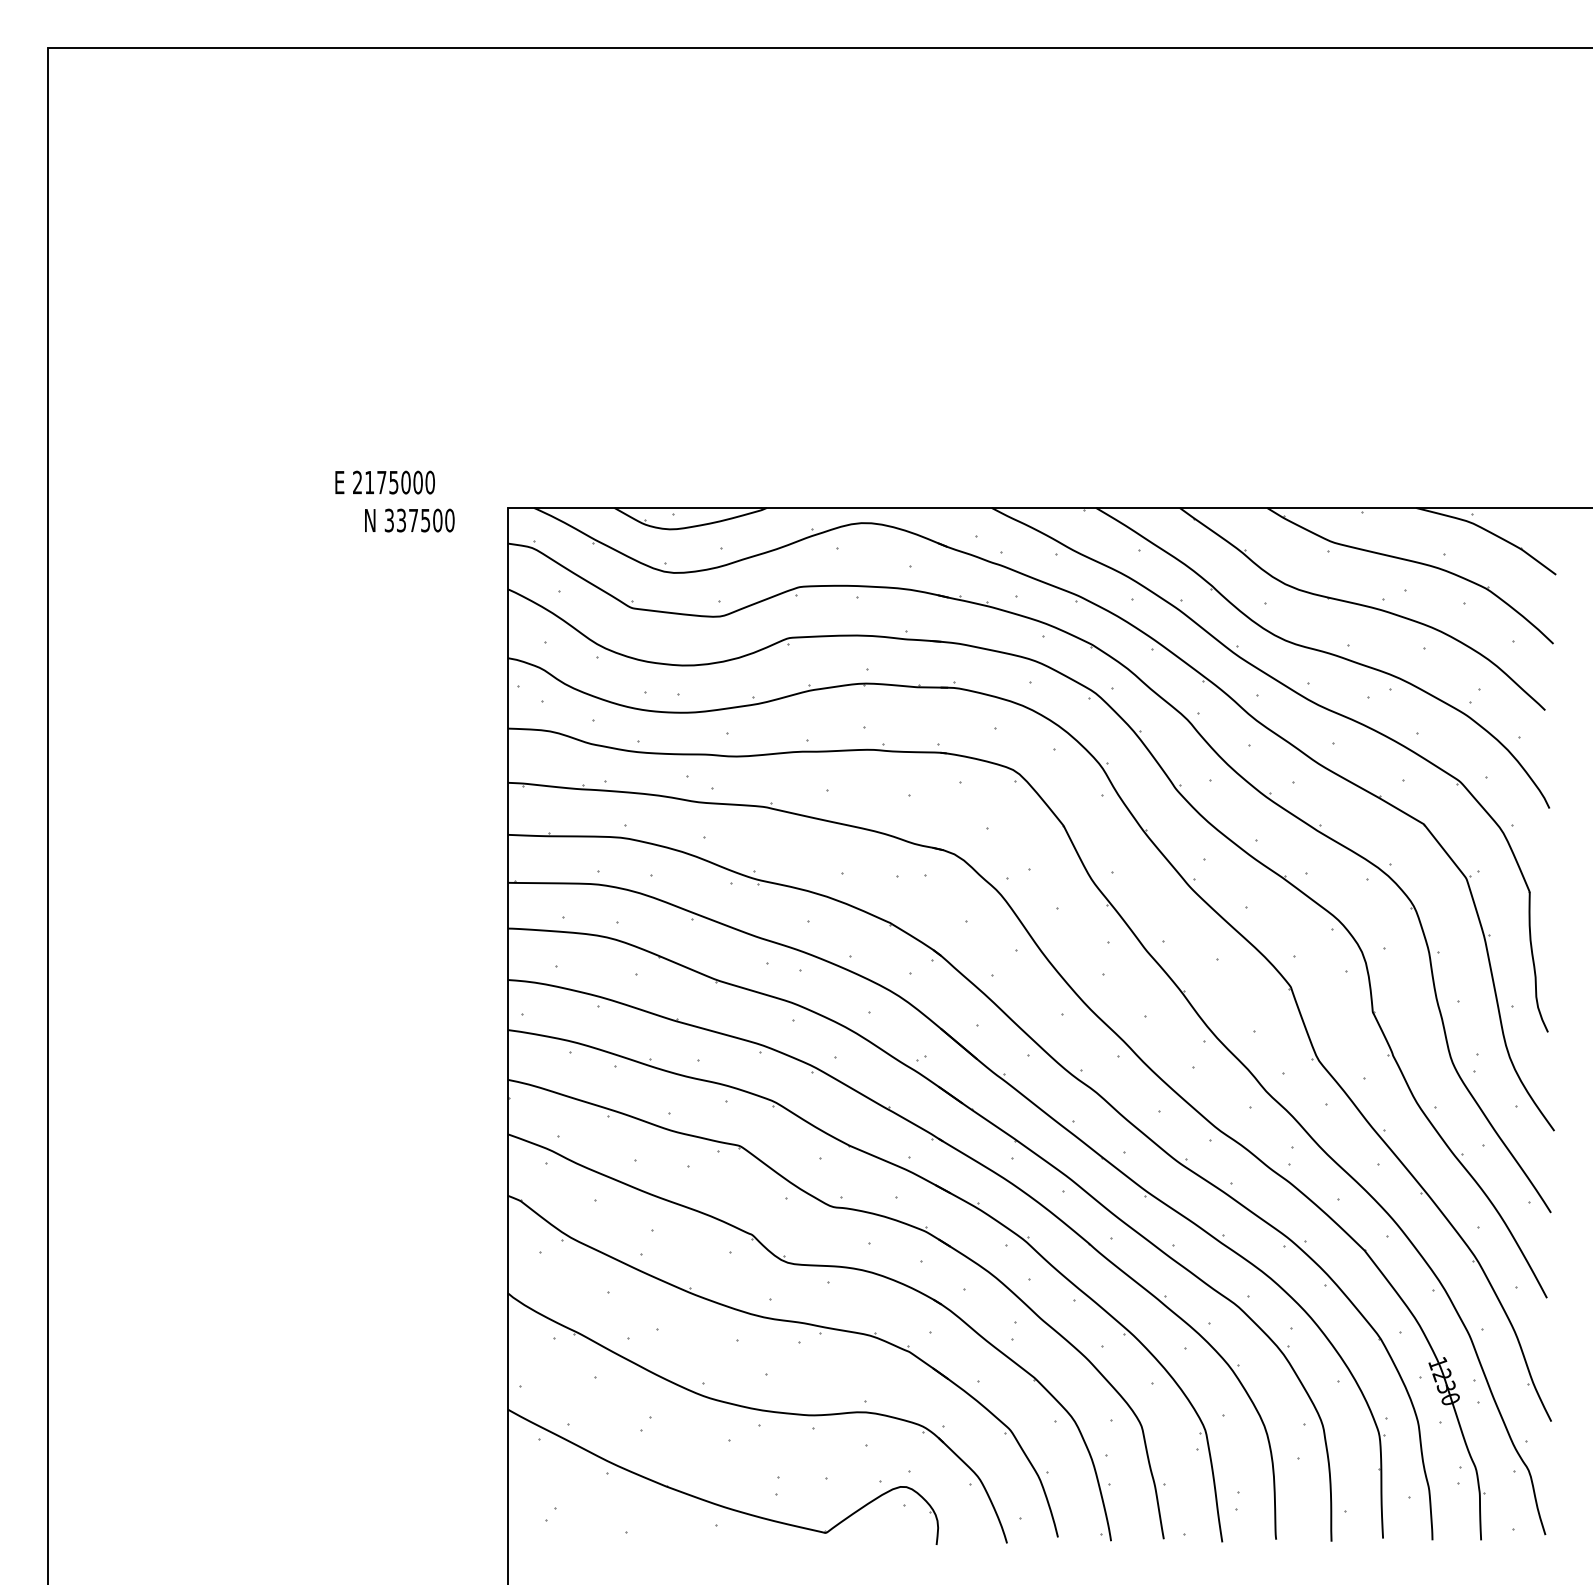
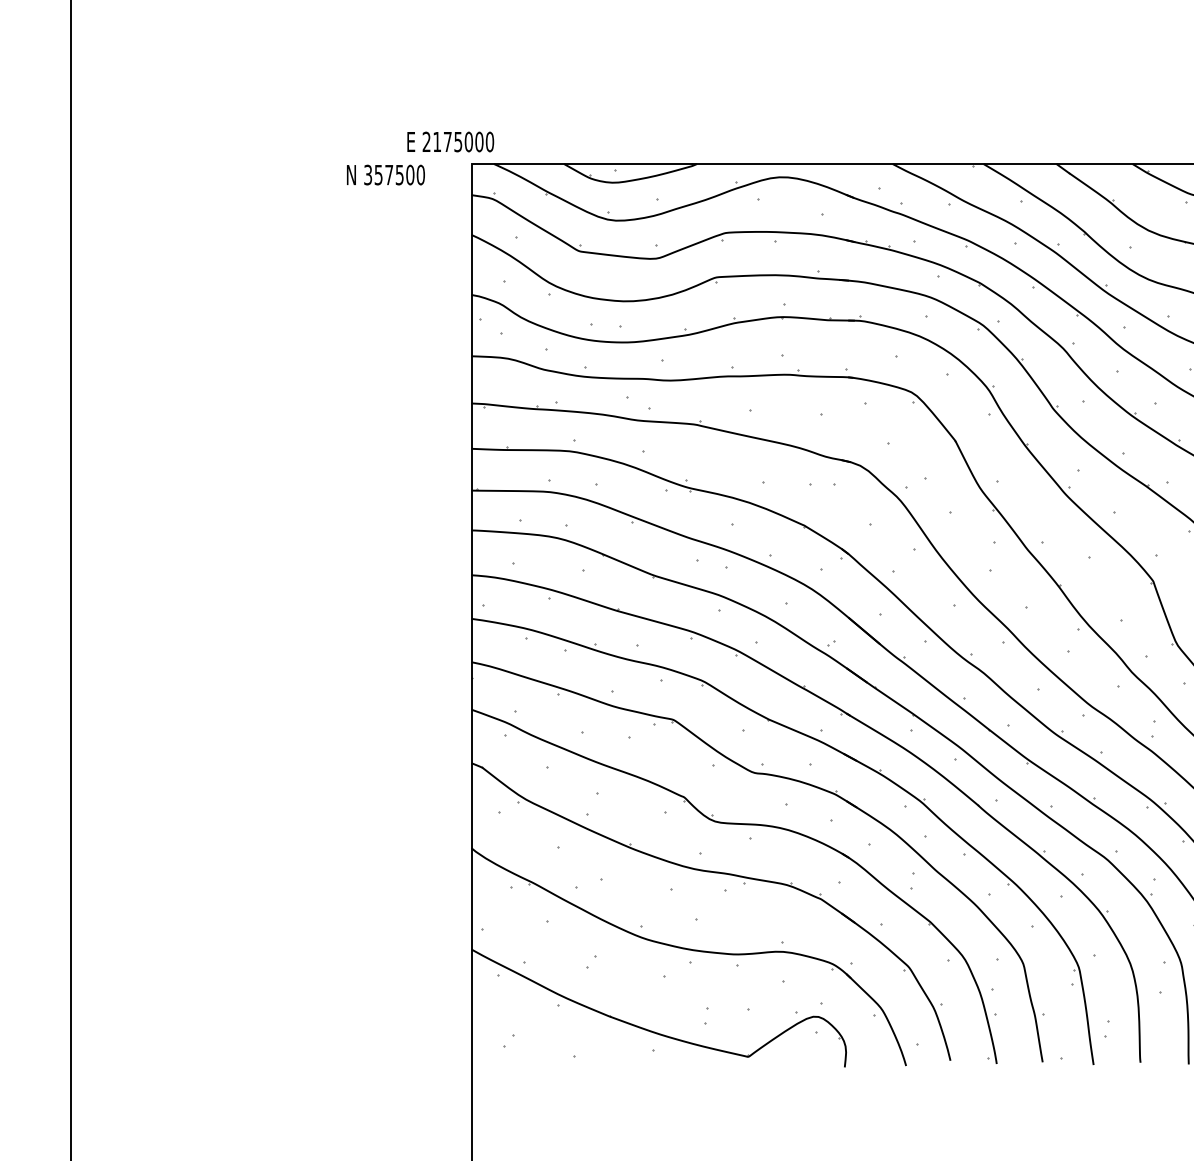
text: (384, 482) -> (450, 141), moved
text: (401, 519) -> (378, 174), 337500 -> 357500

